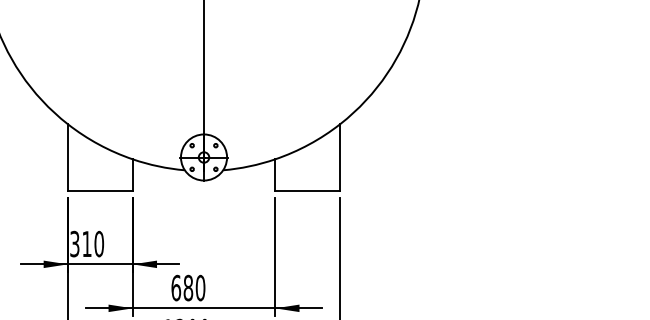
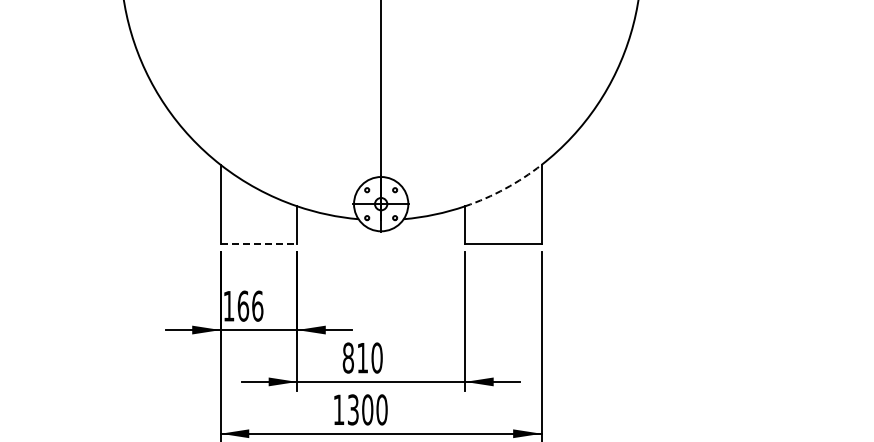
arc: (309, 144) -> (505, 188), solid -> dashed
line: (100, 190) -> (259, 243), solid -> dashed
text: (87, 243) -> (243, 305), 310 -> 166
text: (182, 287) -> (355, 357), 680 -> 810

